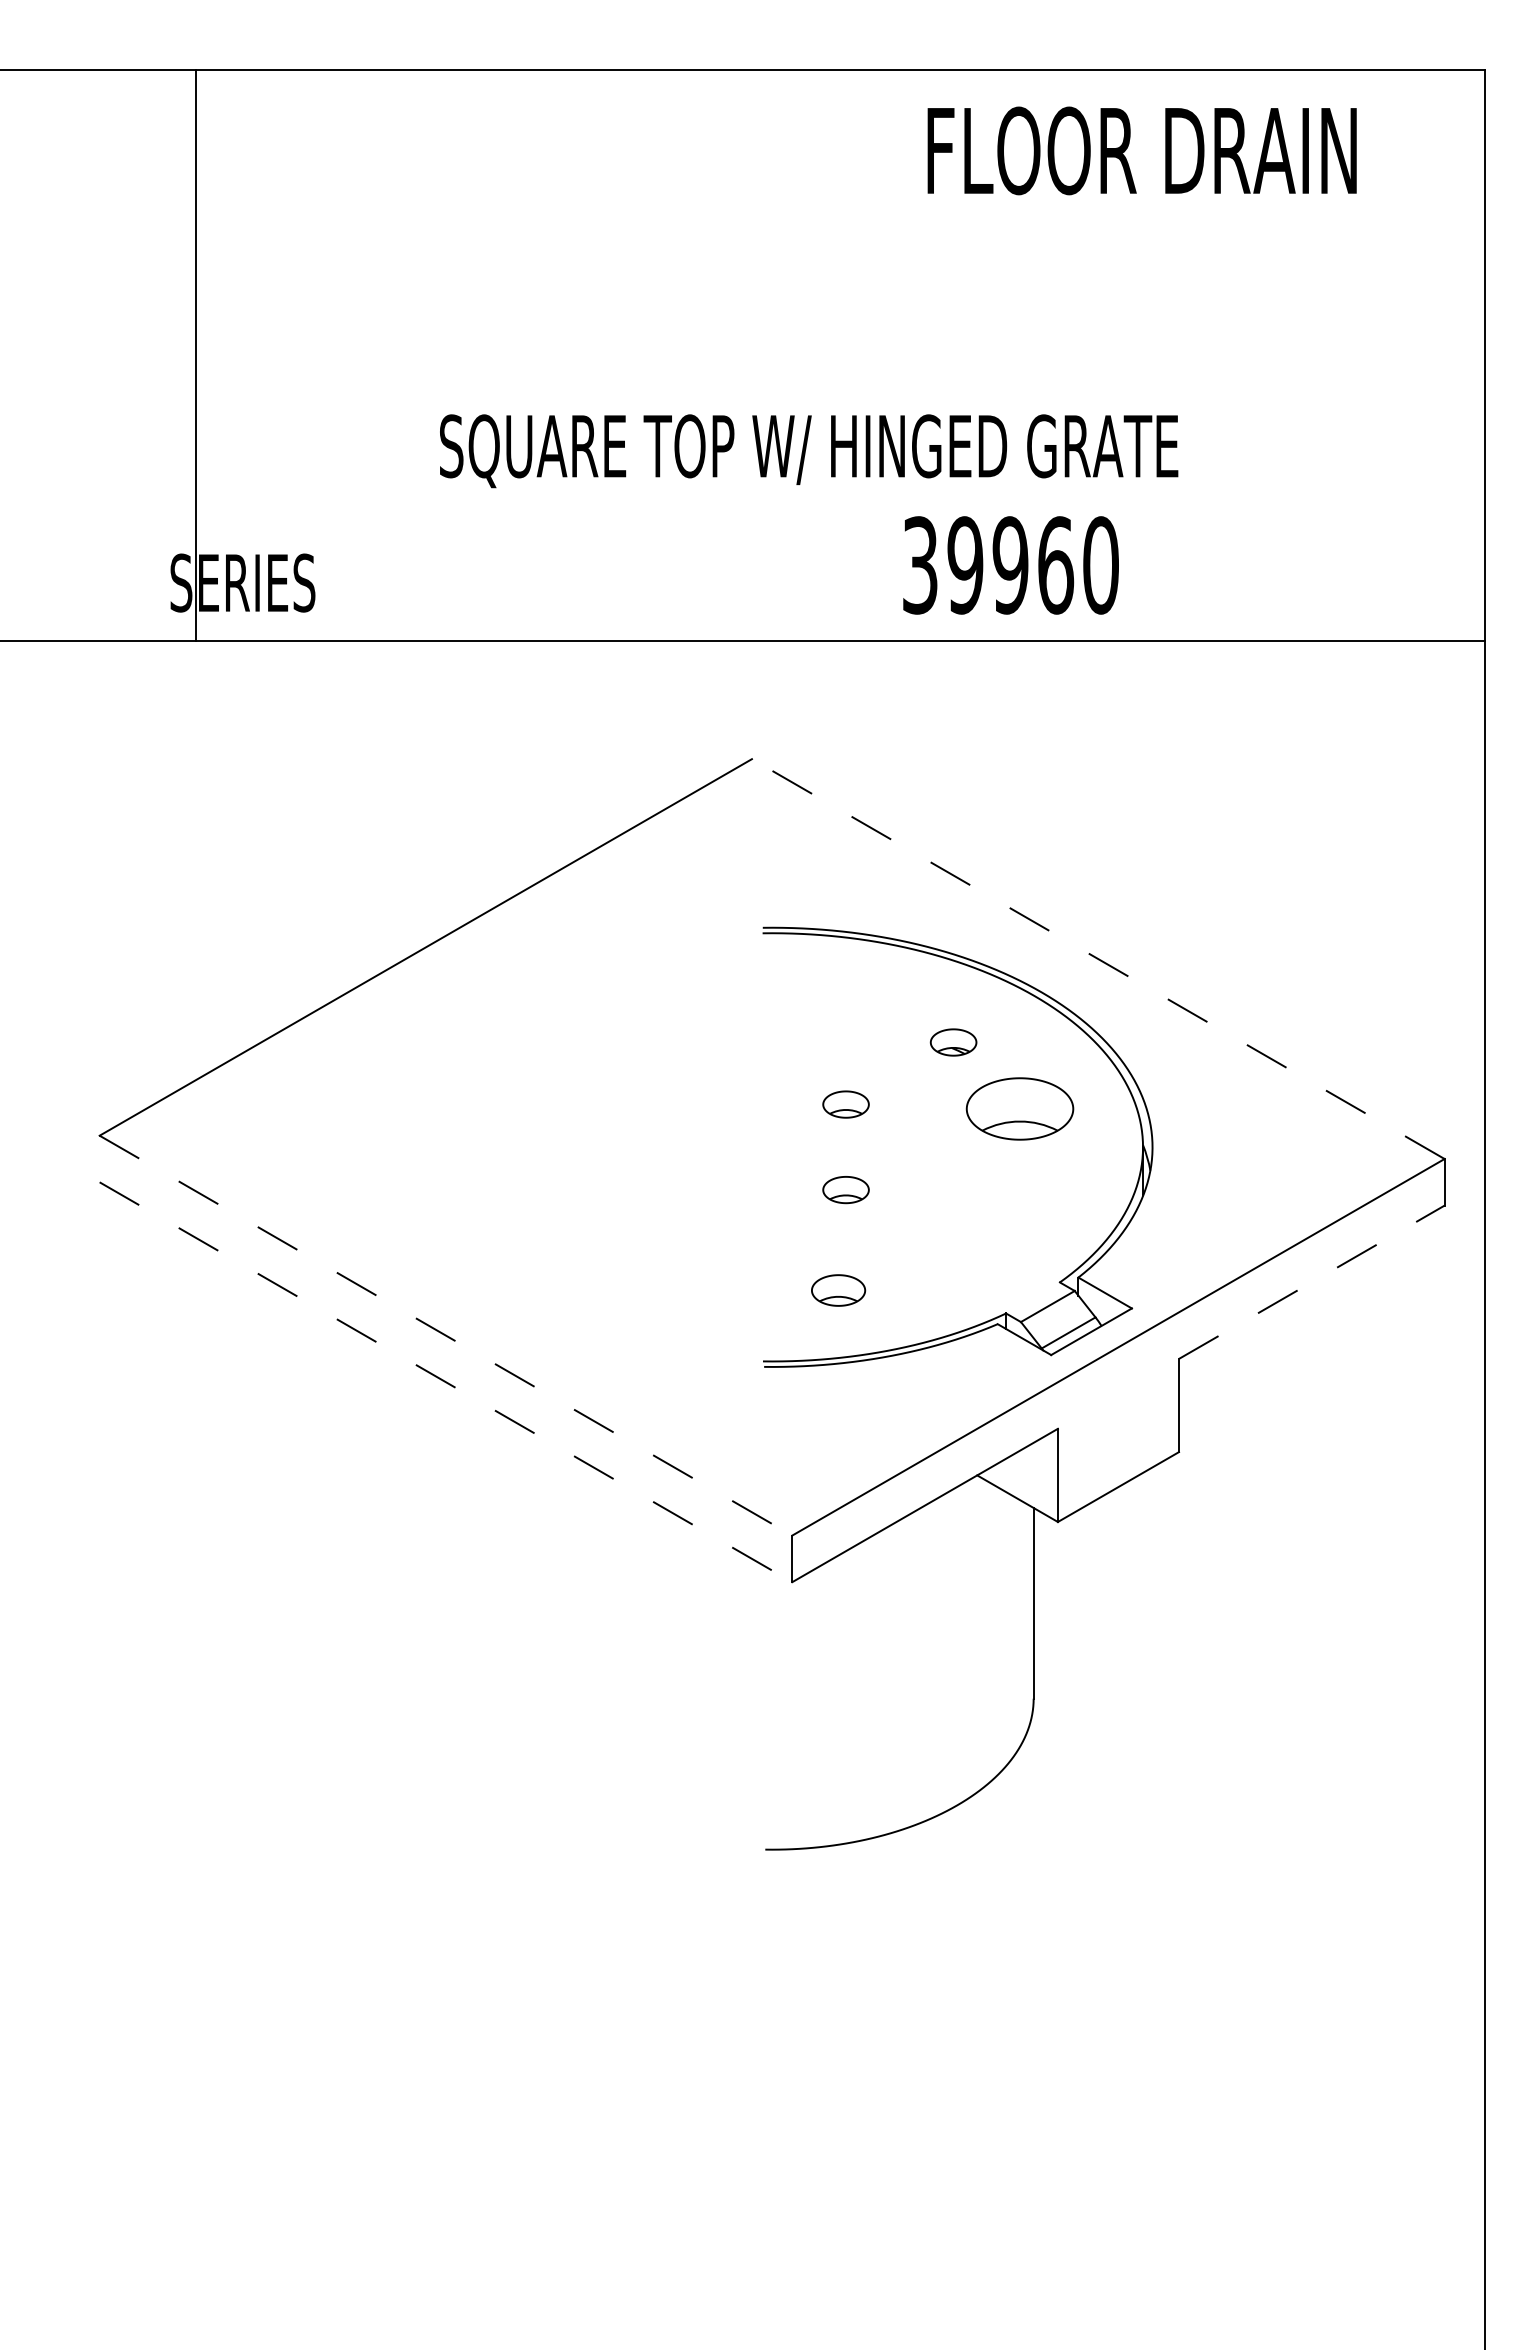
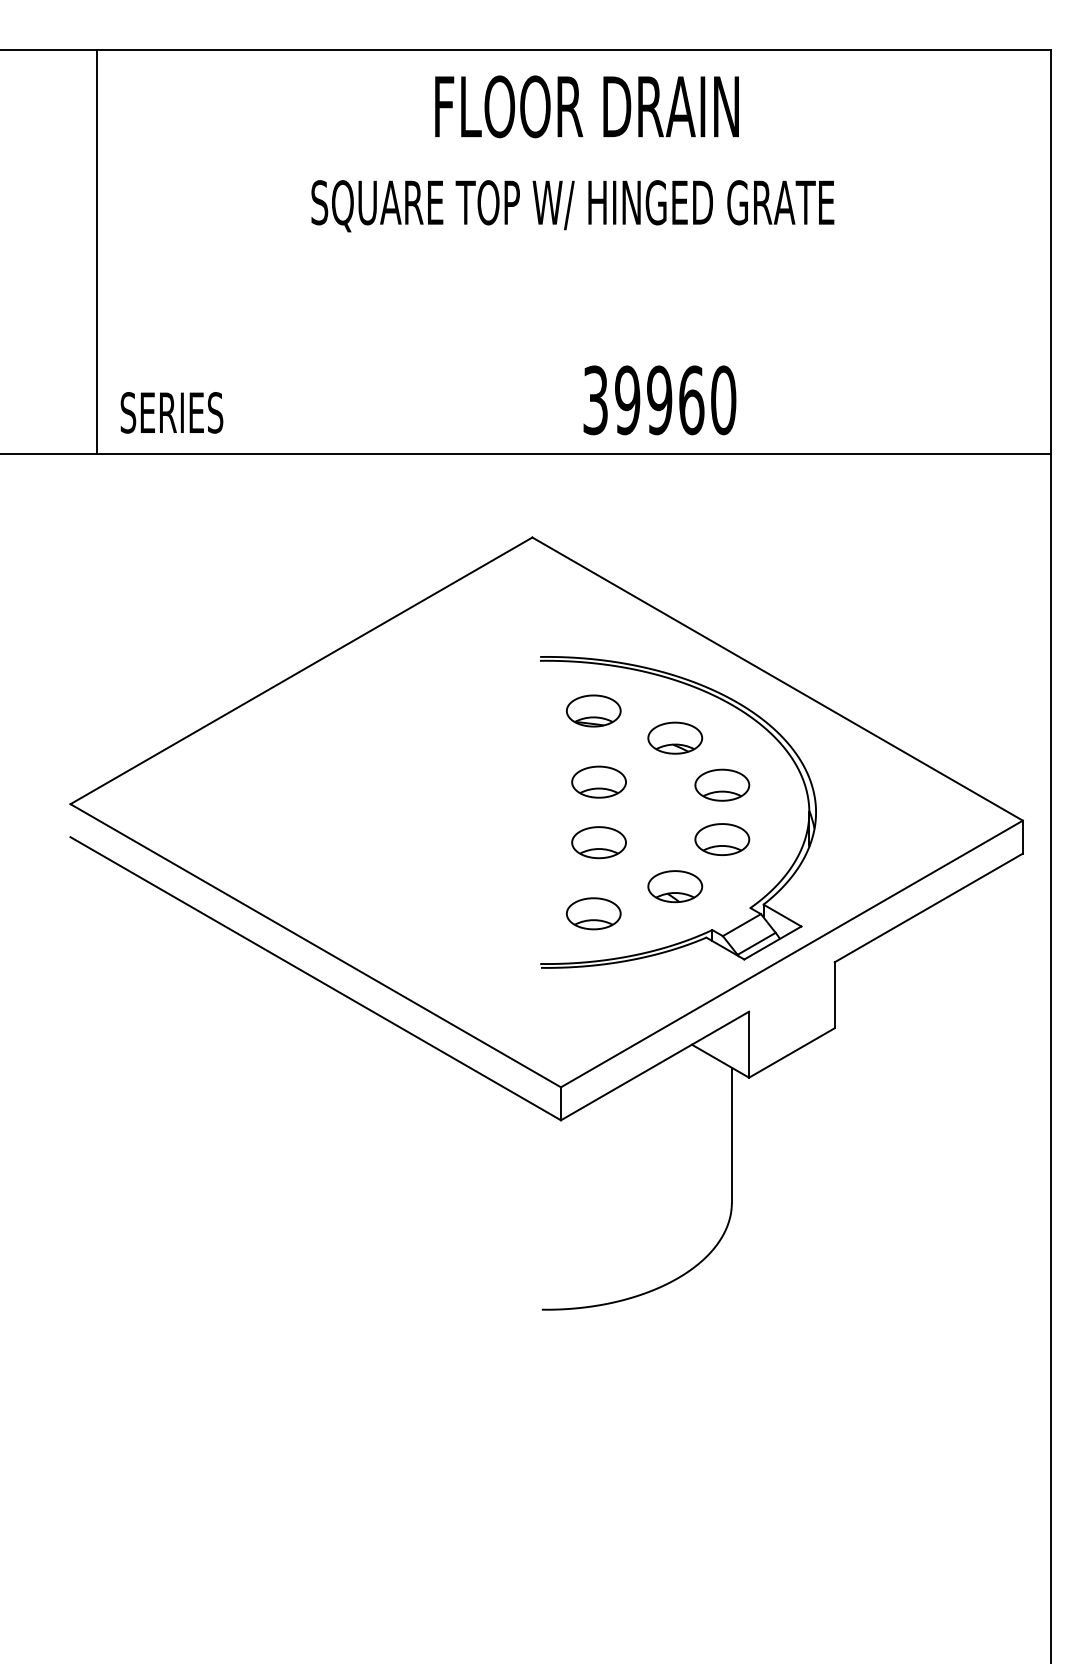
text: (1141, 150) -> (586, 106), moved
line: (195, 355) -> (96, 251), moved
text: (809, 451) -> (573, 206), moved
text: (1010, 565) -> (659, 400), moved
line: (1098, 959) -> (777, 679), dashed -> solid
part: (838, 1003) -> (593, 710), added
part: (953, 1042) -> (675, 738), size x1.67
part: (845, 1104) -> (598, 782), size x1.67
part: (1020, 1108) -> (722, 784), size x0.71
part: (1020, 1185) -> (722, 839), added
part: (845, 1189) -> (598, 842), size x1.67
part: (953, 1251) -> (675, 886), added
line: (1312, 1282) -> (929, 908), dashed -> solid
part: (838, 1290) -> (593, 913), size x1.43
line: (445, 1335) -> (315, 945), dashed -> solid
line: (445, 1382) -> (315, 978), dashed -> solid

